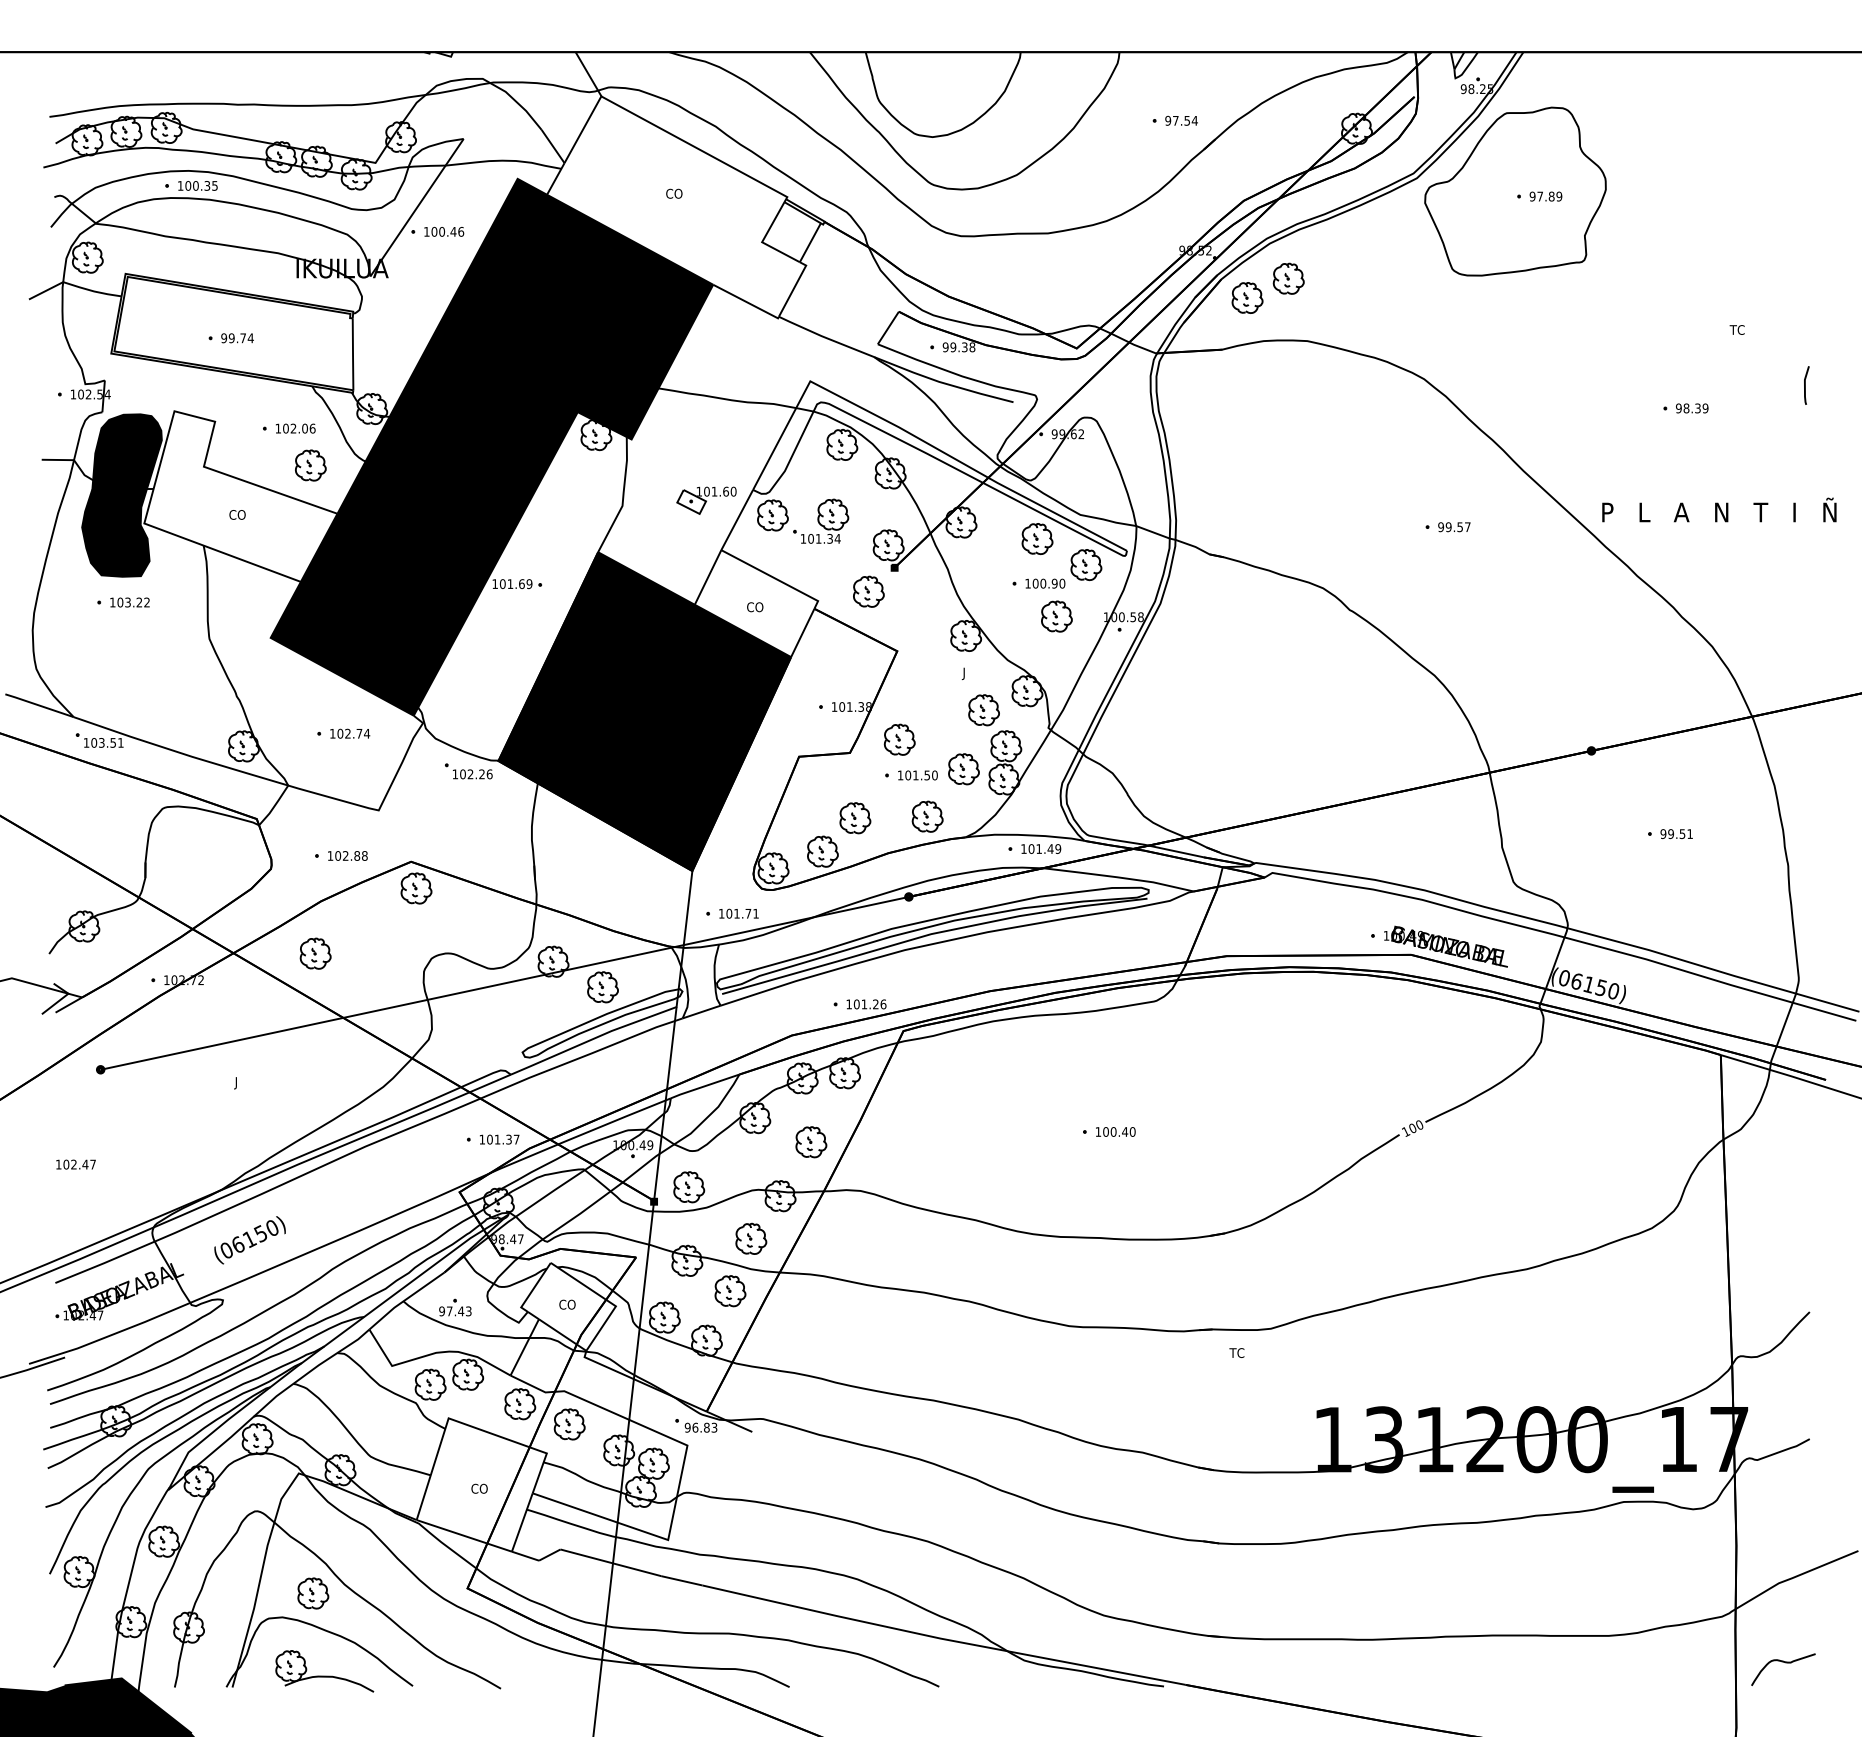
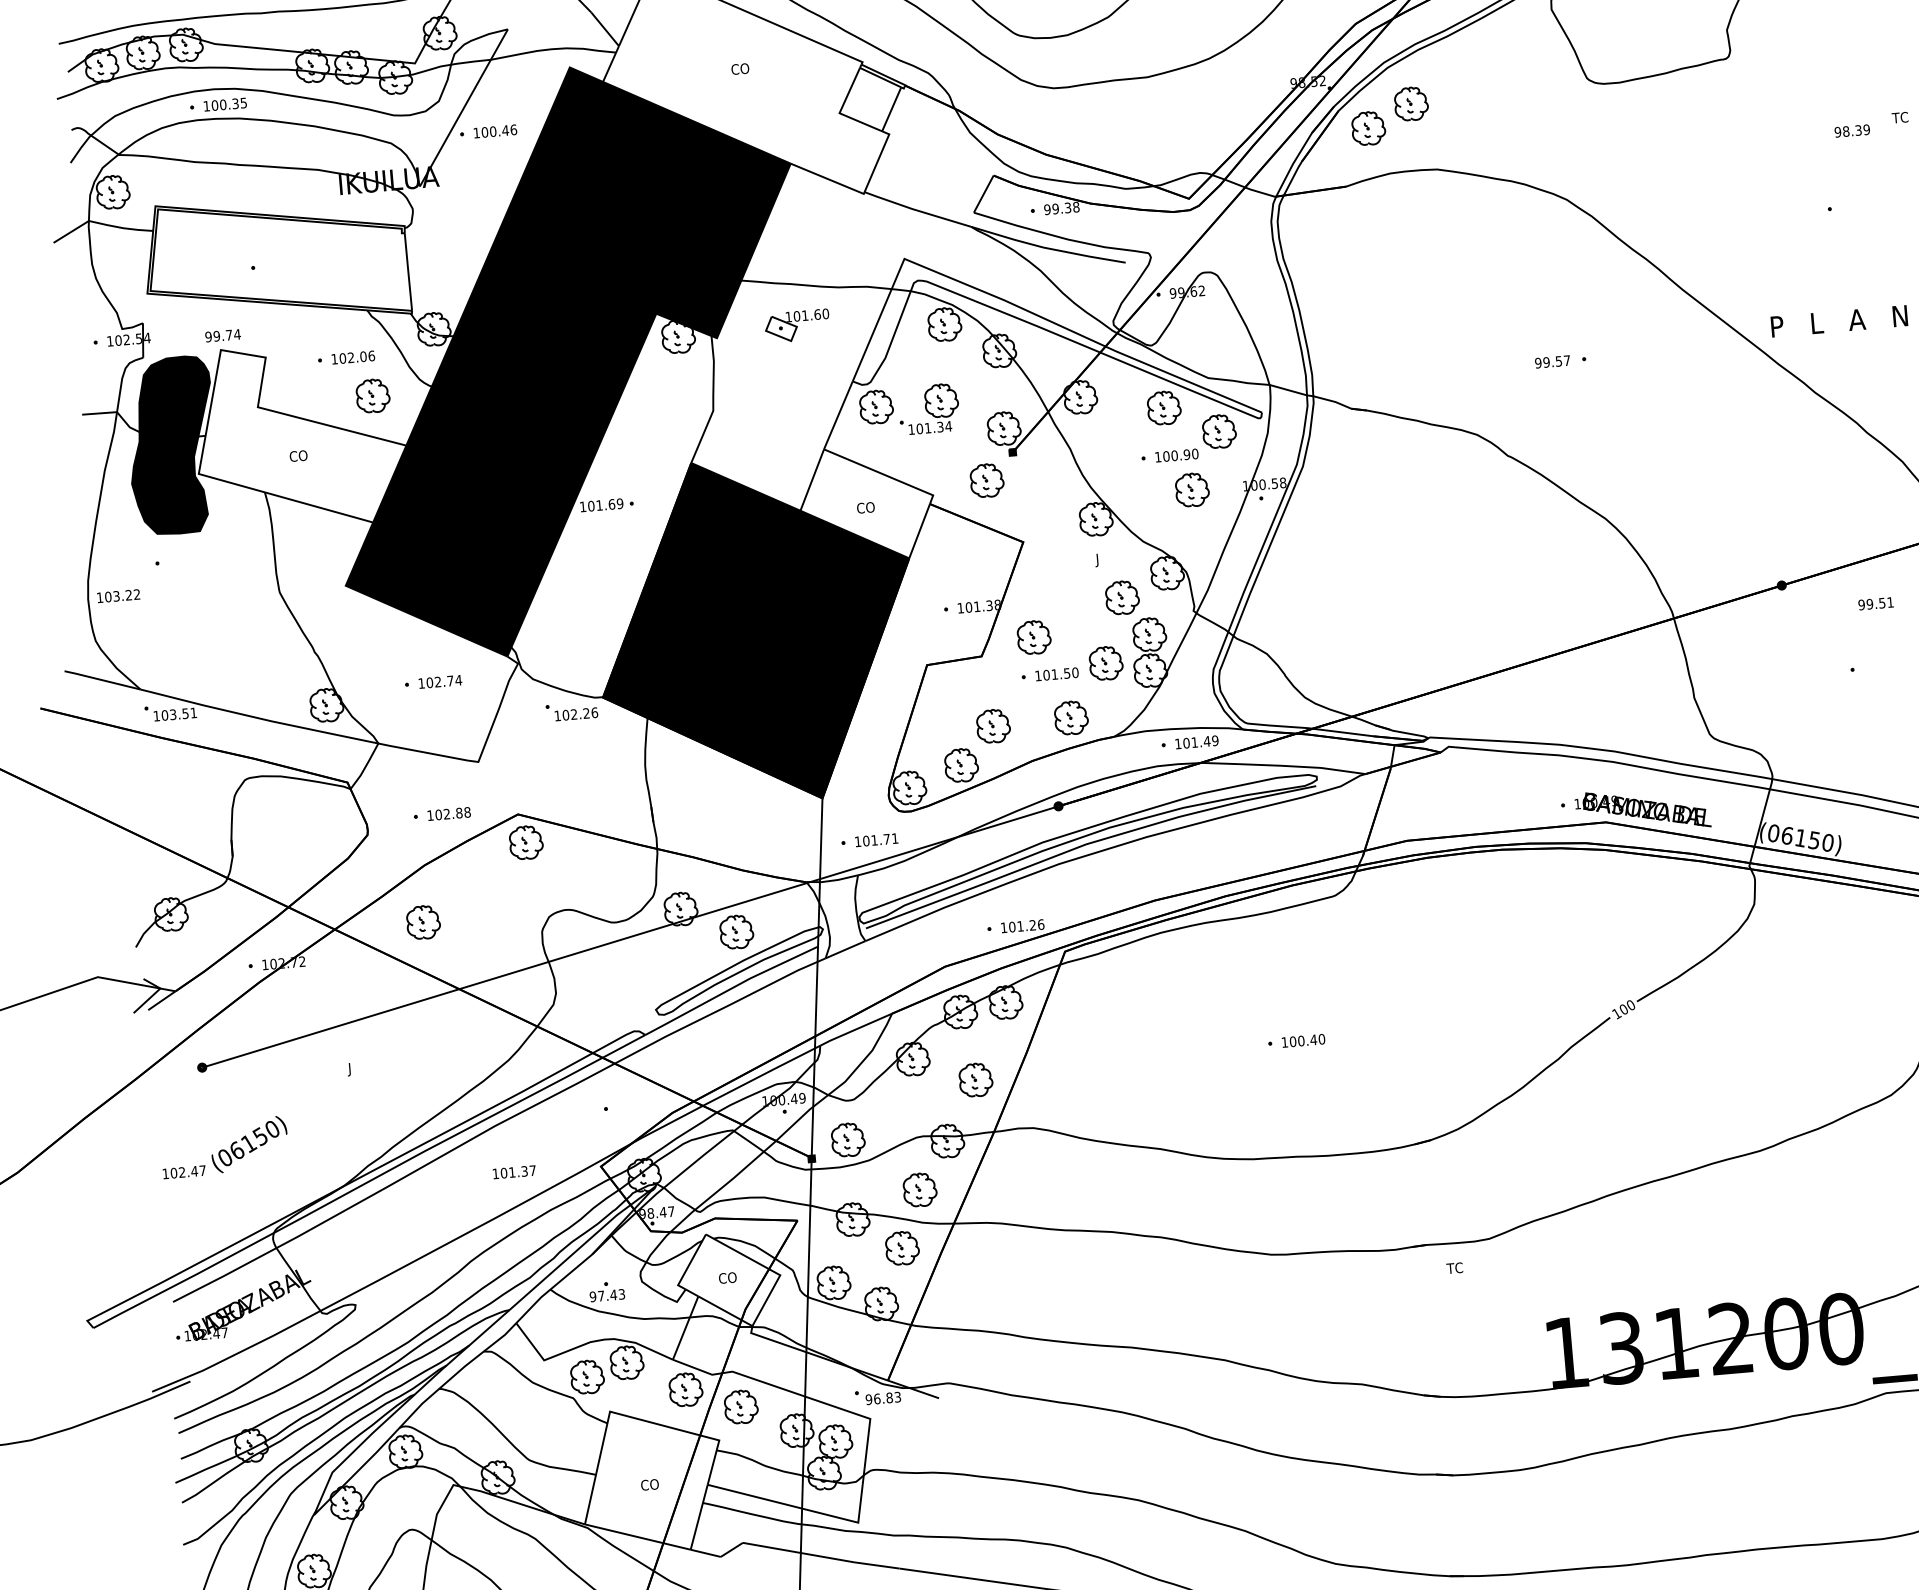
text: (237, 338) -> (223, 335), moved
text: (1692, 408) -> (1852, 131), moved
part: (706, 500) -> (797, 325), moved
text: (1454, 527) -> (1552, 362), moved
text: (129, 602) -> (118, 596), moved
text: (1676, 834) -> (1875, 604), moved
text: (499, 1139) -> (514, 1172), moved
text: (249, 1240) -> (248, 1144), moved

